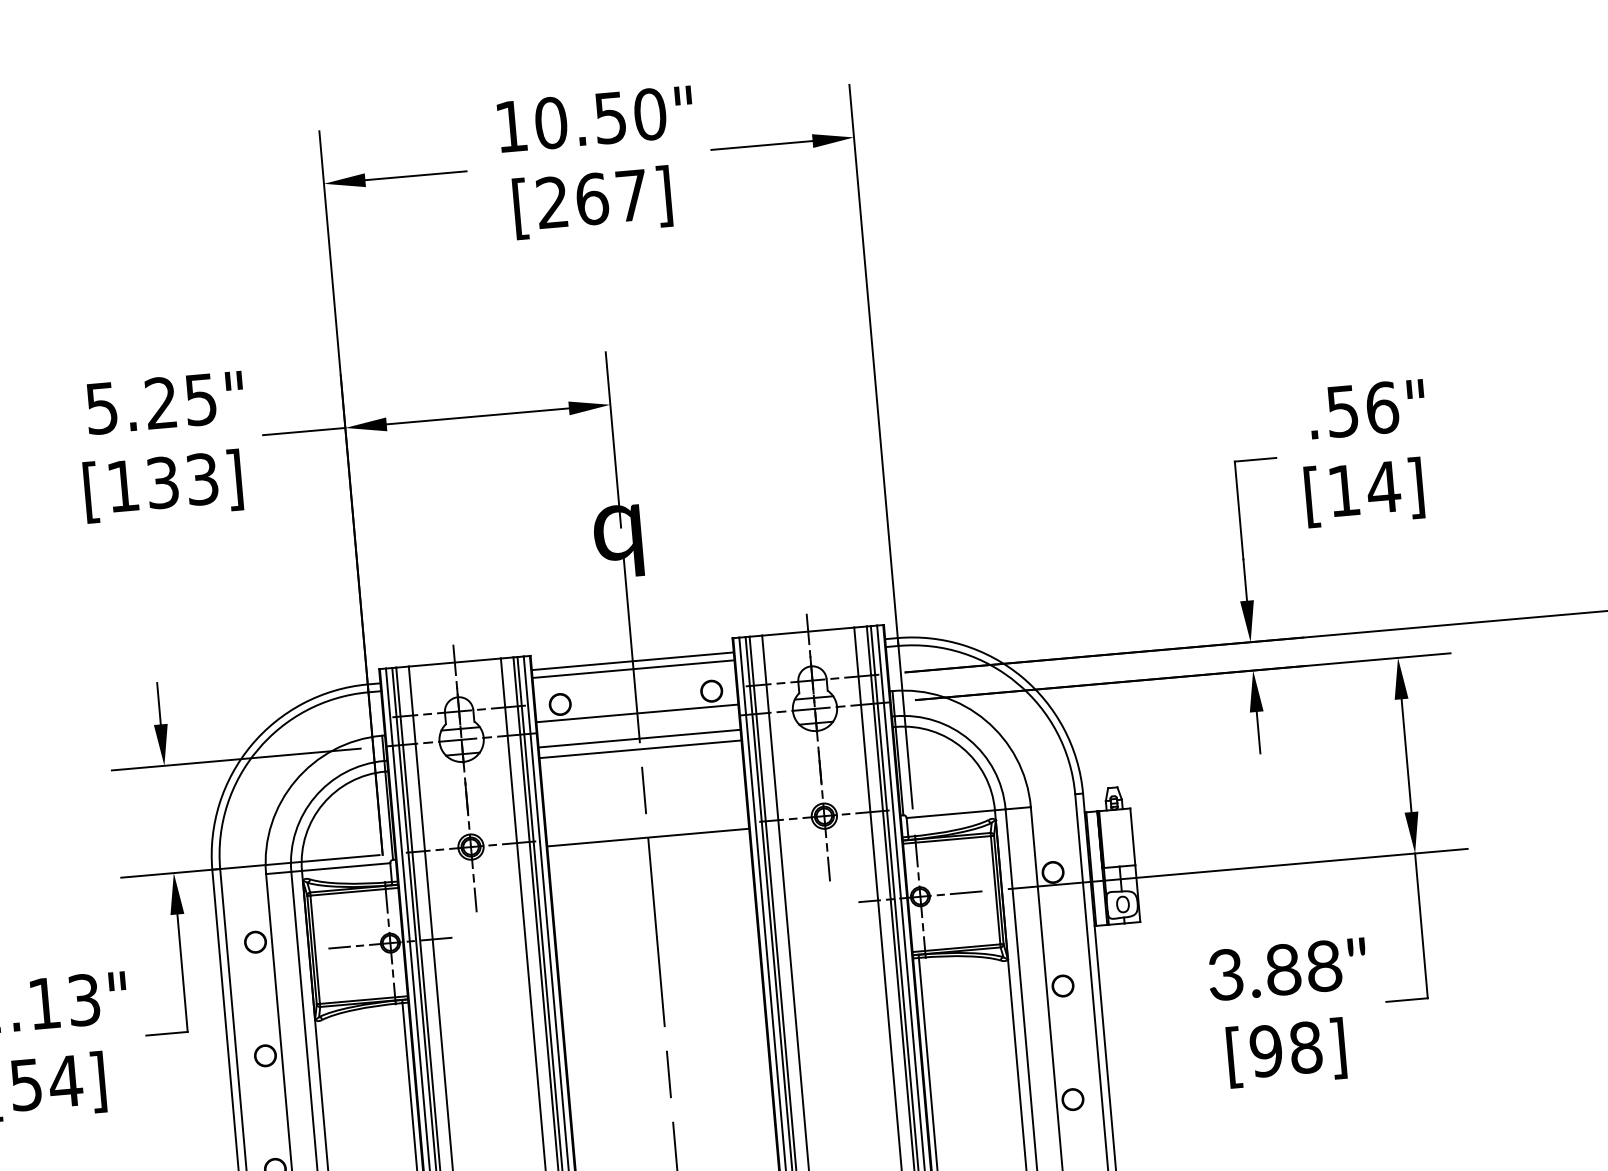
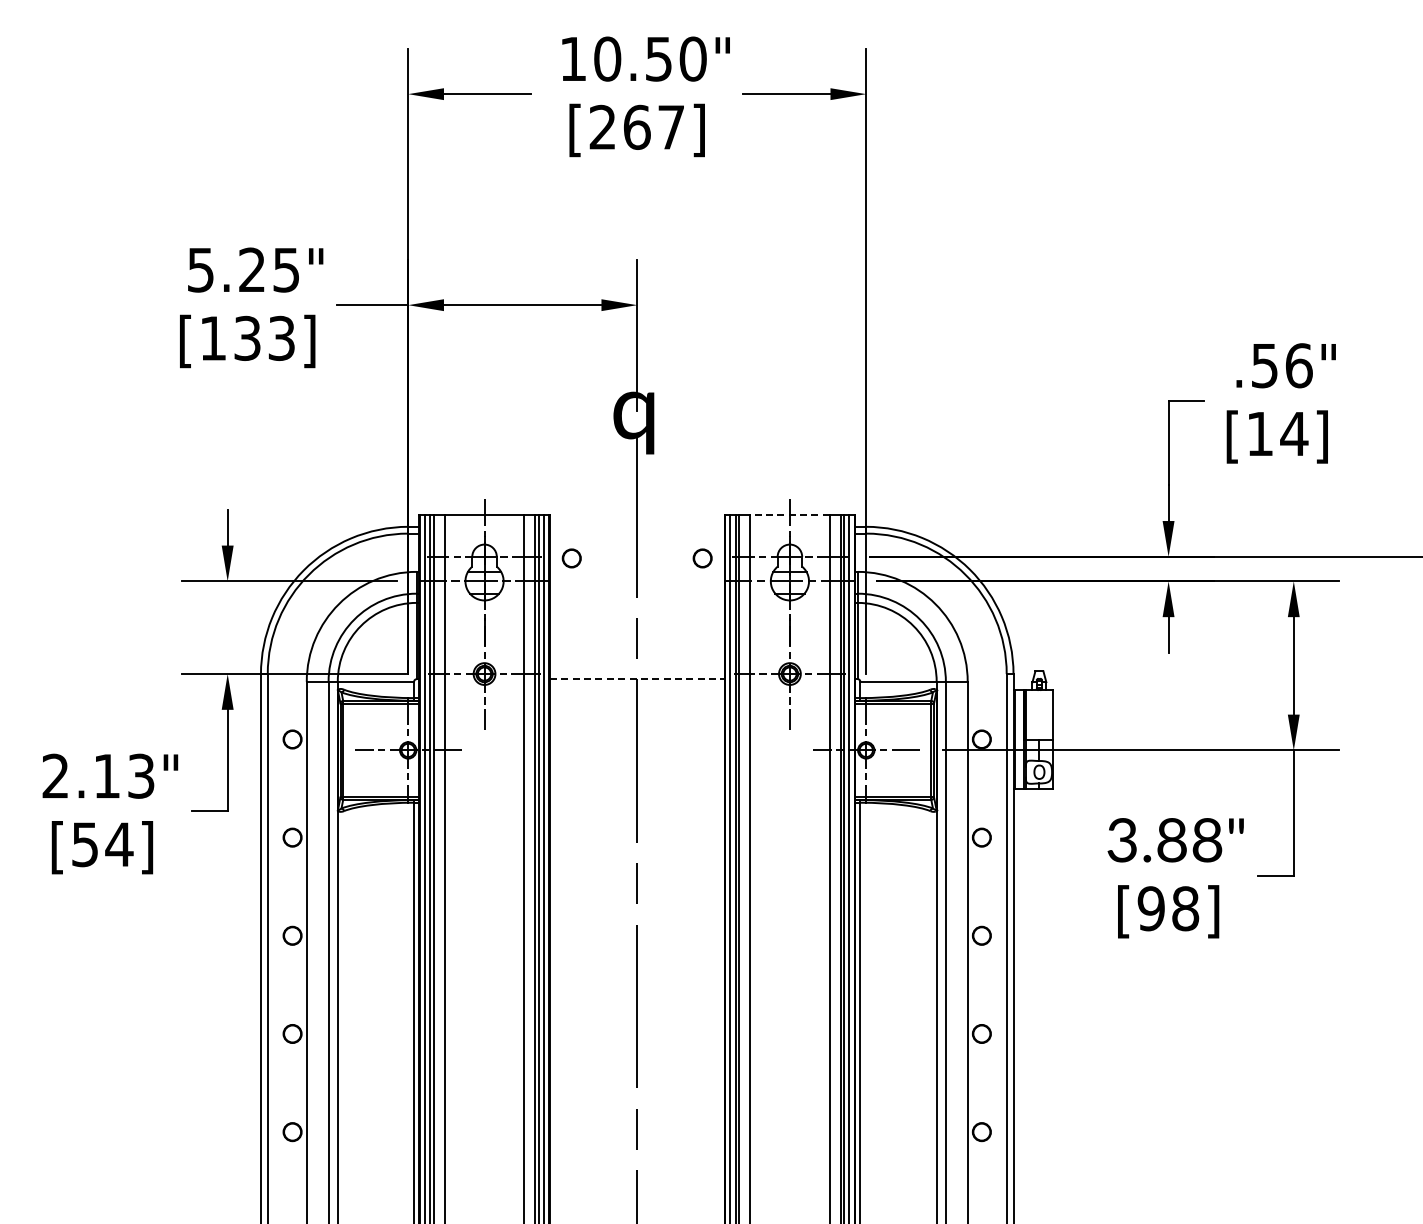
line: (807, 631) -> (789, 514), solid -> dashed
line: (633, 660) -> (637, 526), removed
line: (633, 668) -> (637, 533), removed
line: (637, 712) -> (637, 571), removed
line: (639, 738) -> (637, 593), removed
line: (640, 748) -> (637, 602), removed
line: (648, 837) -> (637, 679), solid -> dashed

